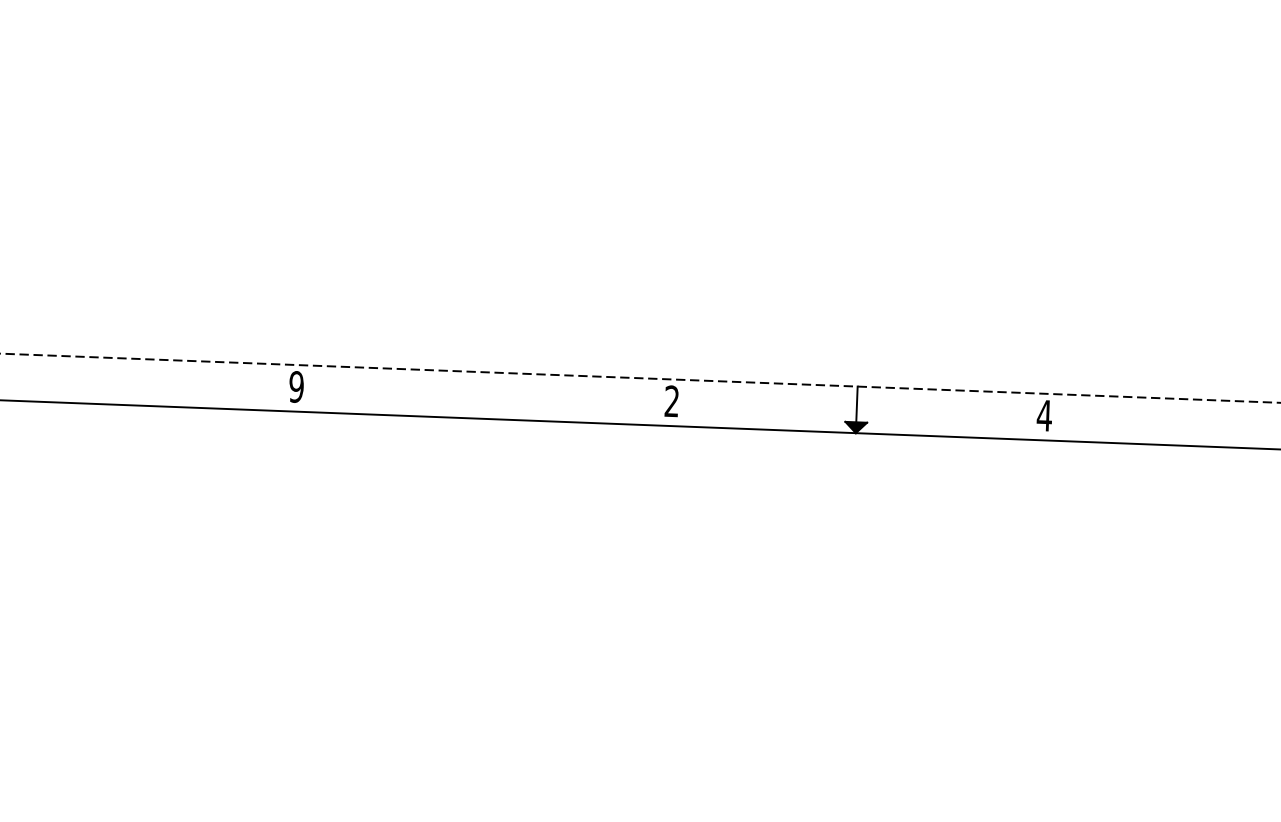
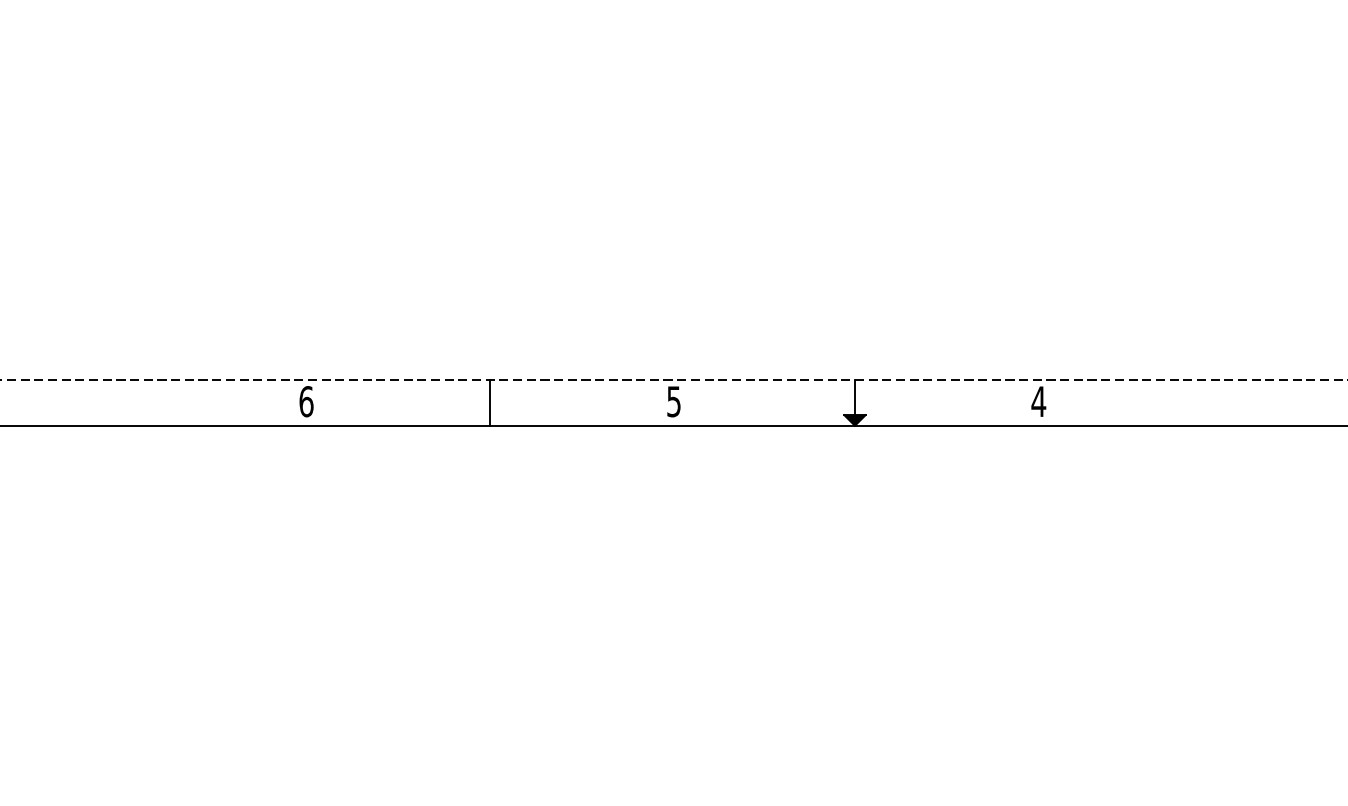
text: (296, 386) -> (306, 401), 9 -> 6
line: (484, 395) -> (490, 402), added
text: (671, 401) -> (673, 401), 2 -> 5

